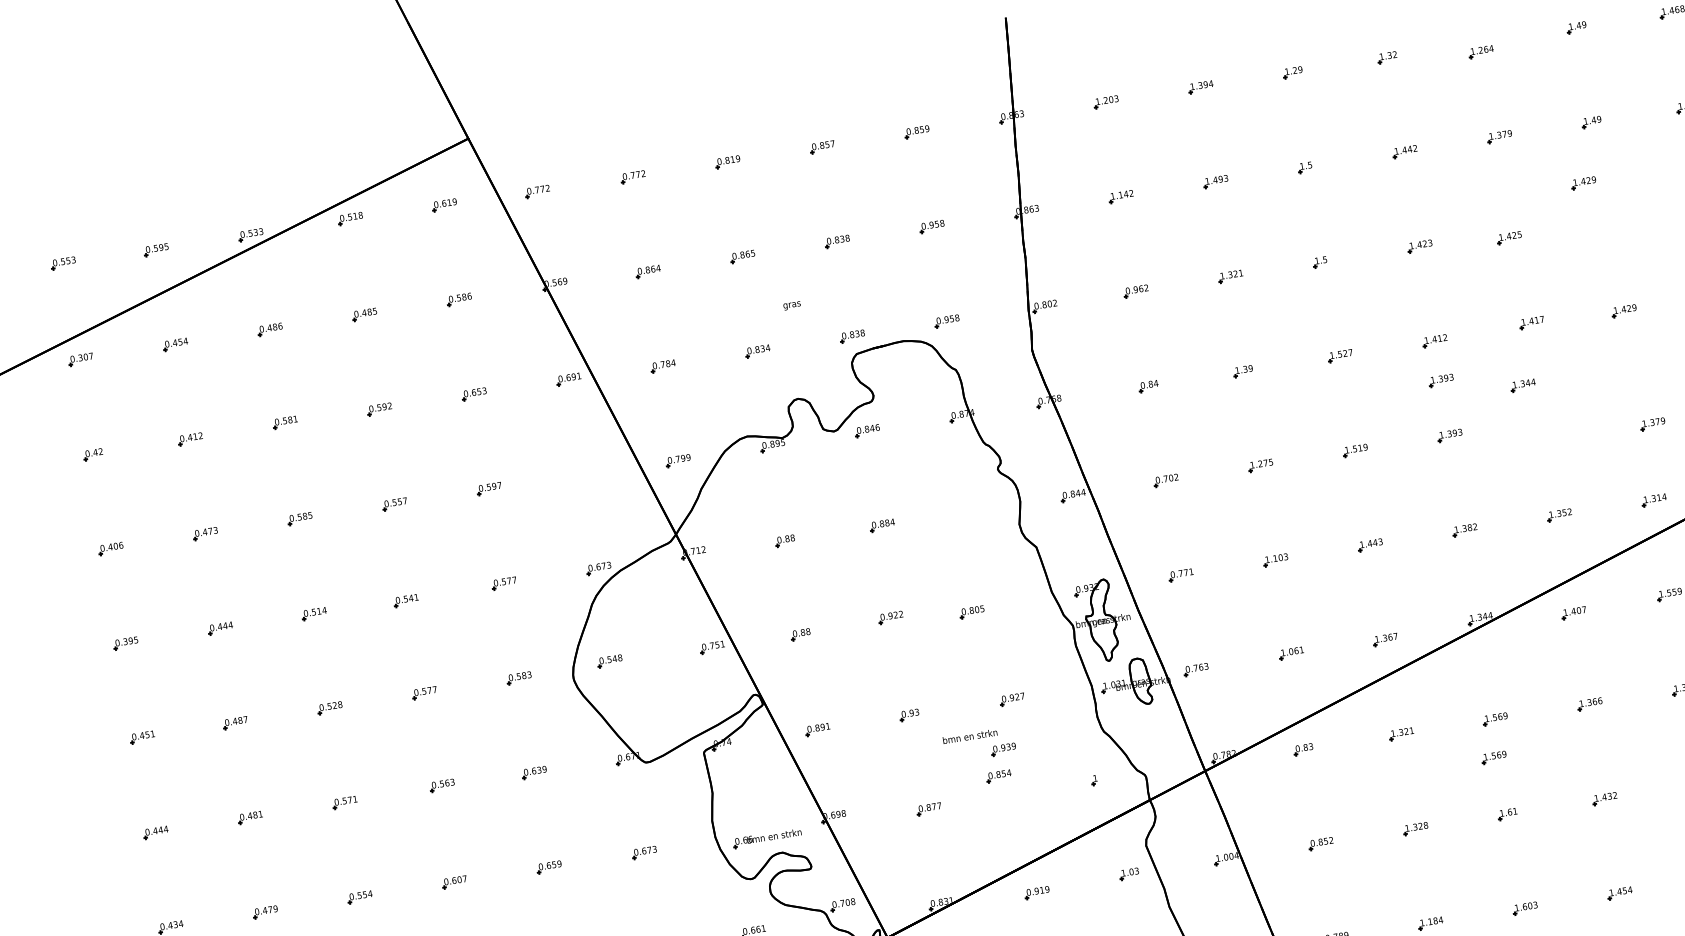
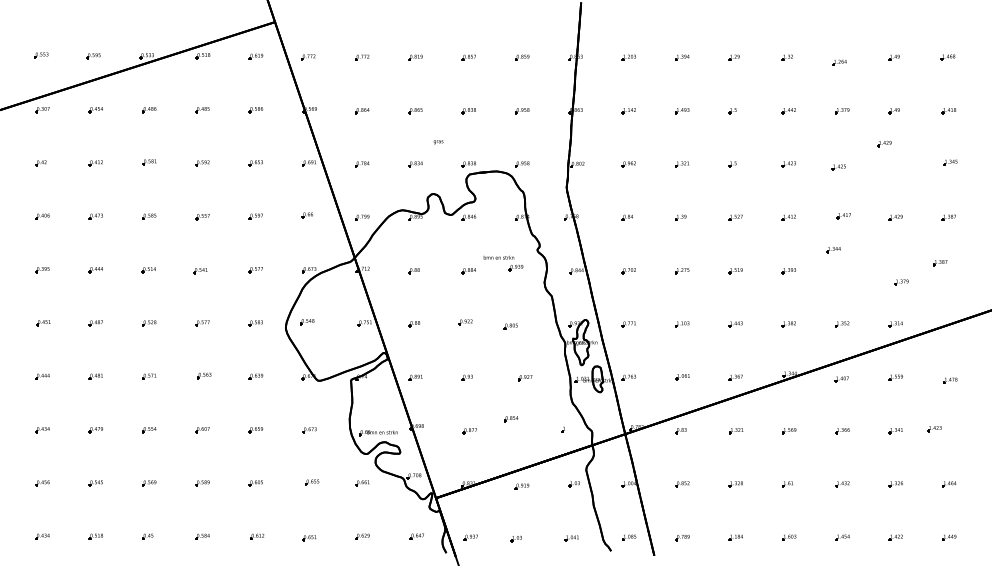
part: (1440, 381) -> (788, 240), removed
part: (578, 472) -> (306, 215), added
part: (979, 745) -> (503, 263), moved
part: (1494, 758) -> (785, 452), removed

